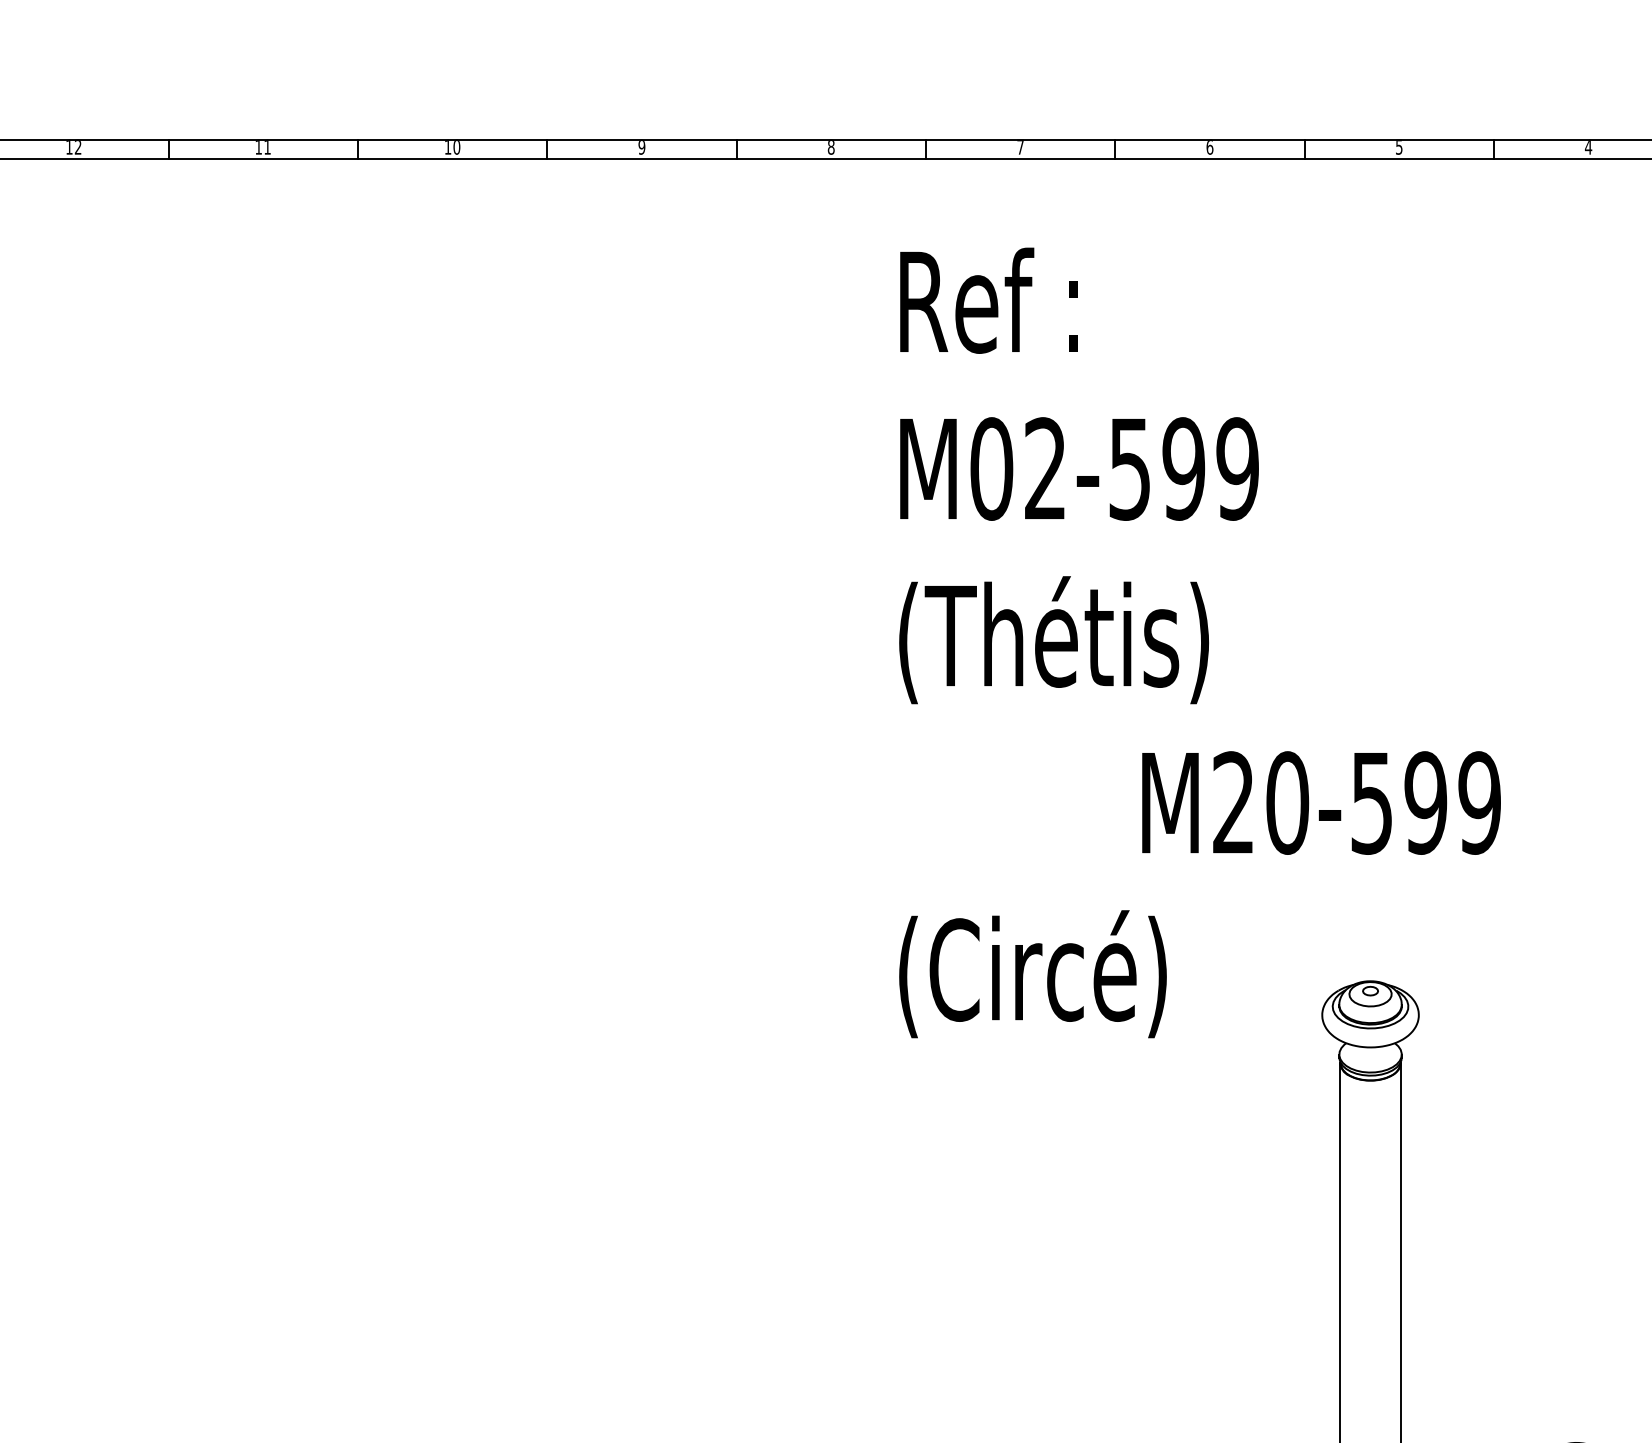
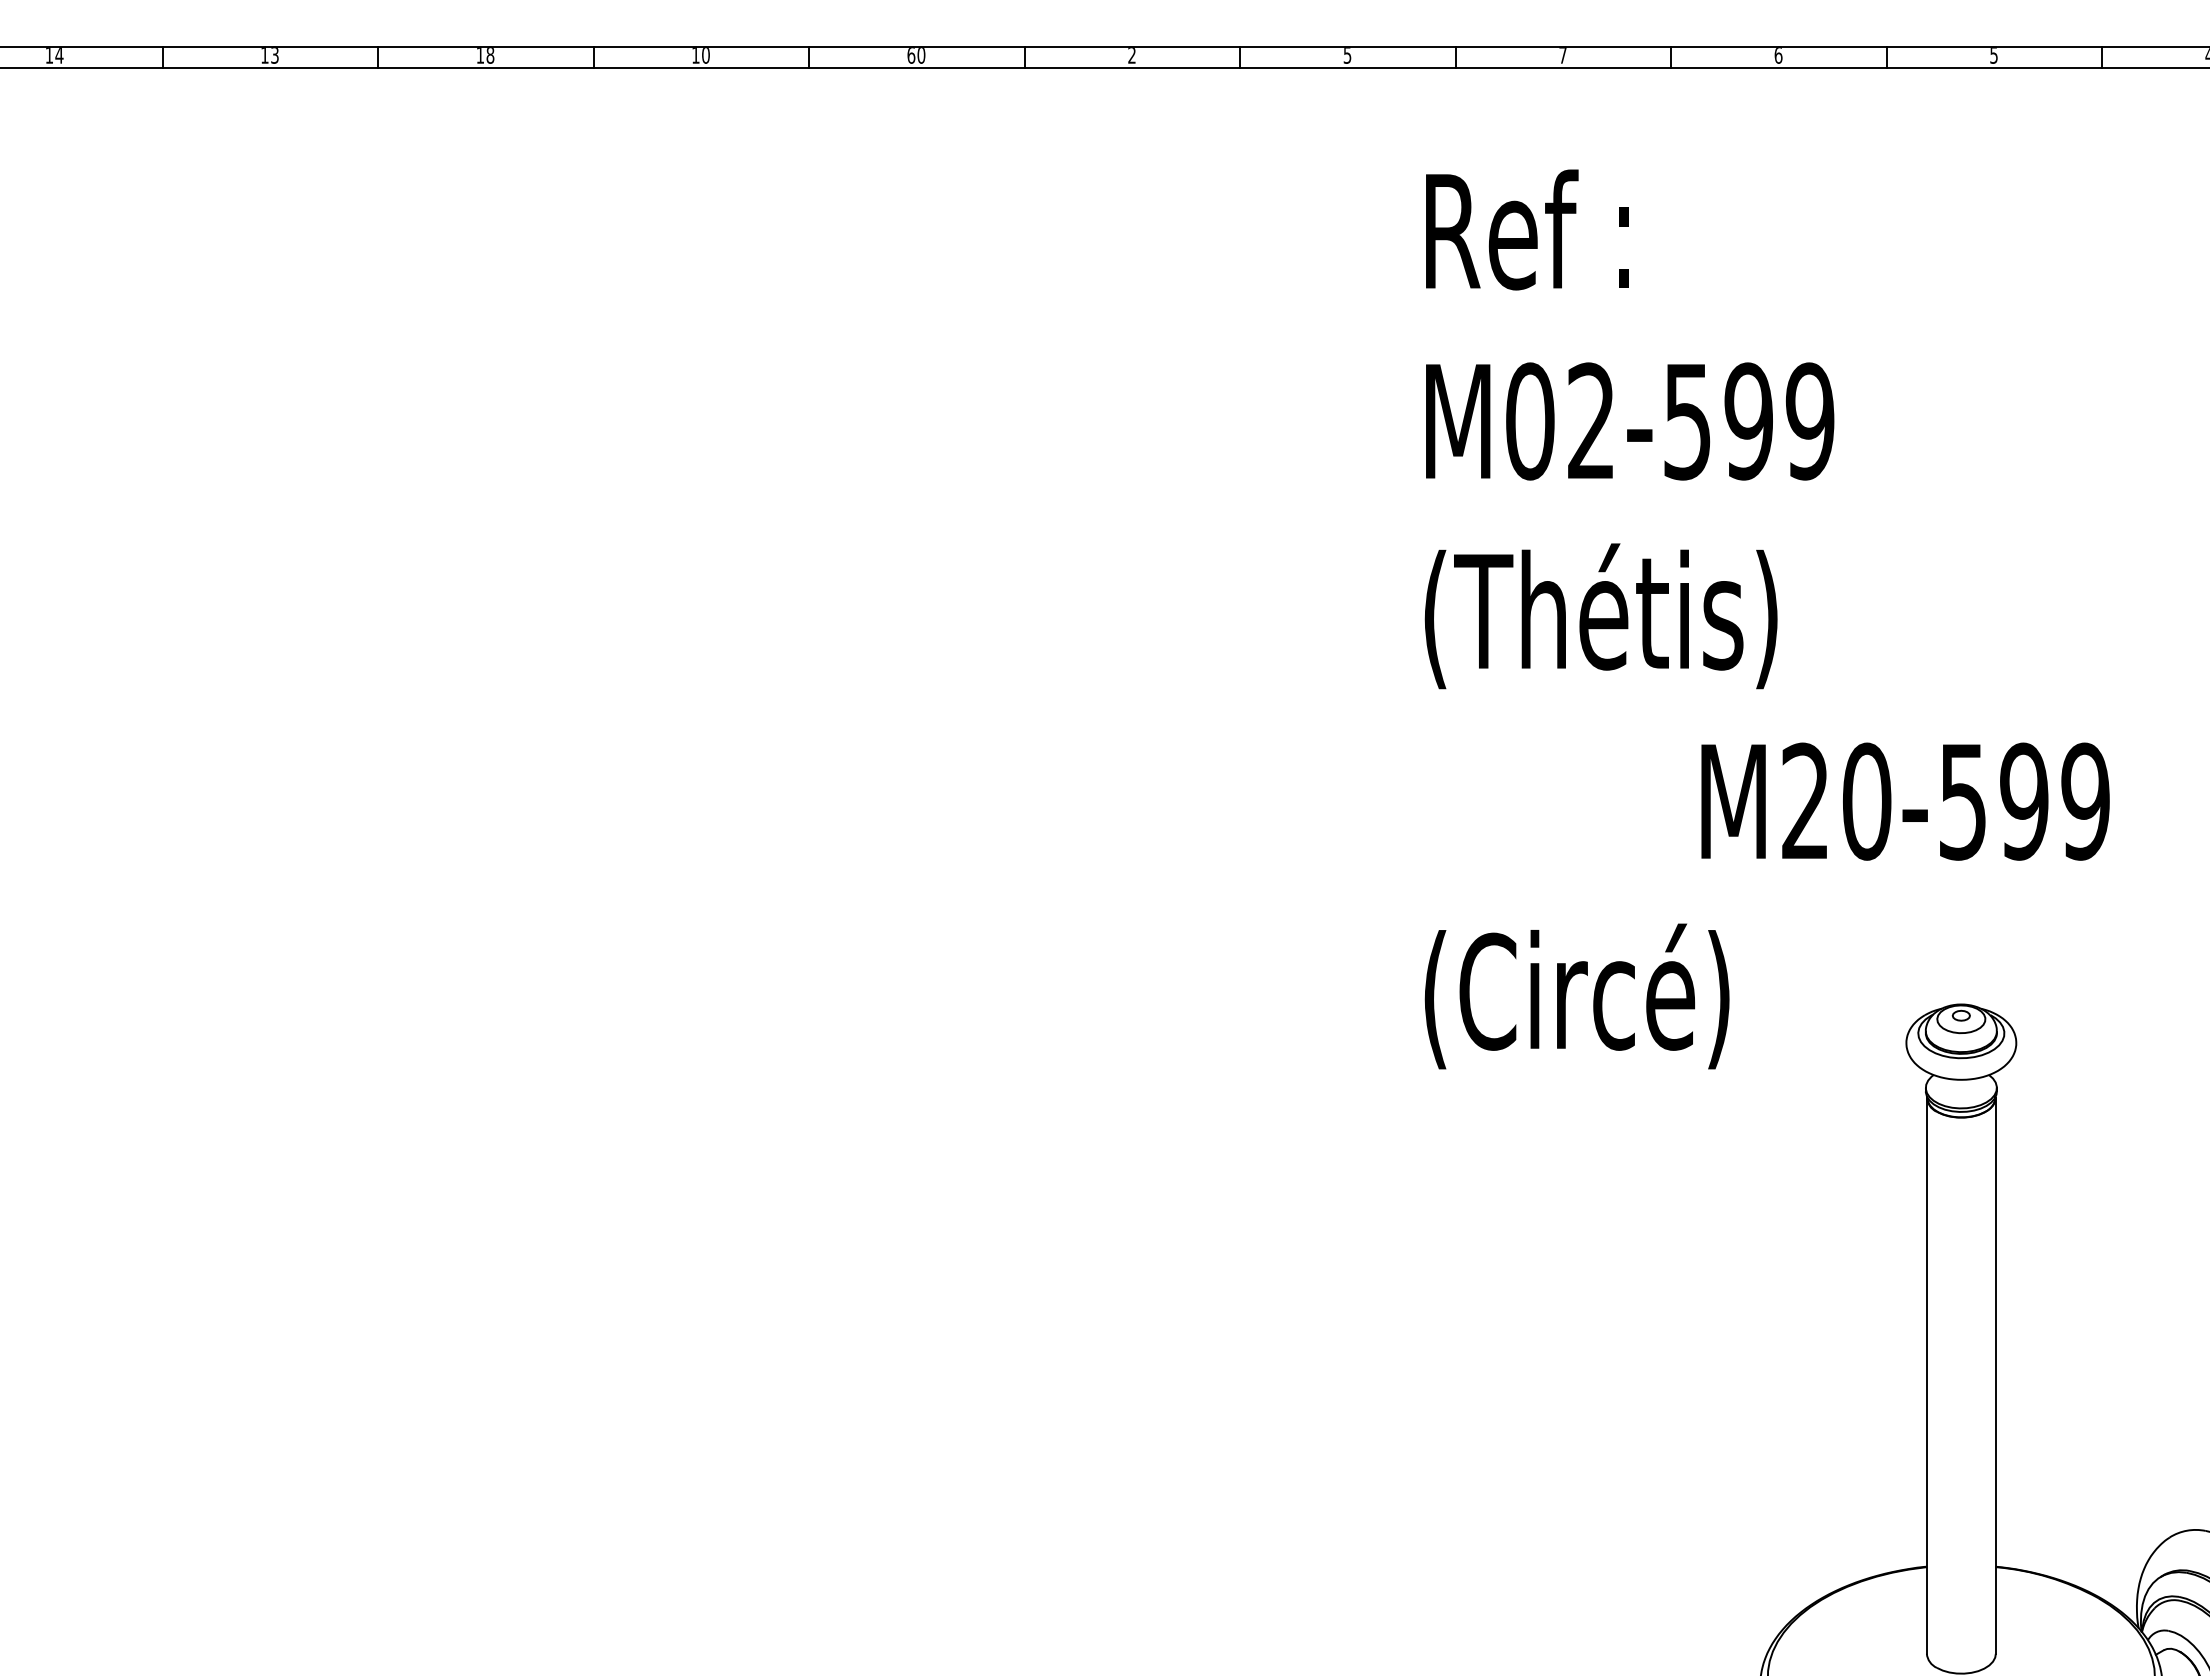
text: (78, 147) -> (490, 55), 12 -> 18
text: (267, 147) -> (705, 55), 11 -> 10
text: (448, 147) -> (911, 55), 10 -> 60
text: (641, 147) -> (1131, 55), 9 -> 2
text: (831, 147) -> (1347, 55), 8 -> 5

